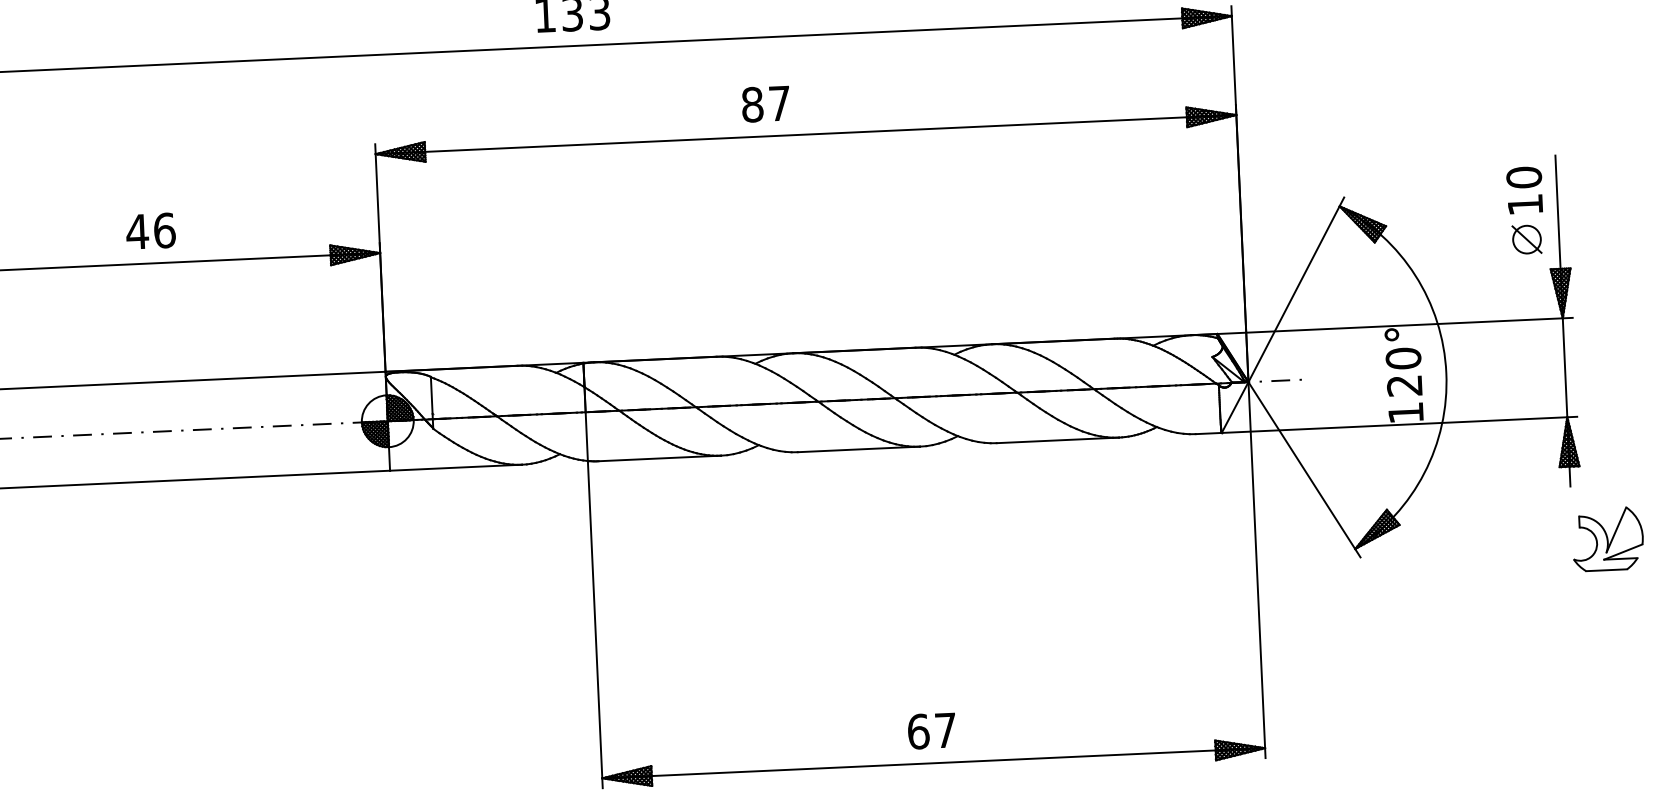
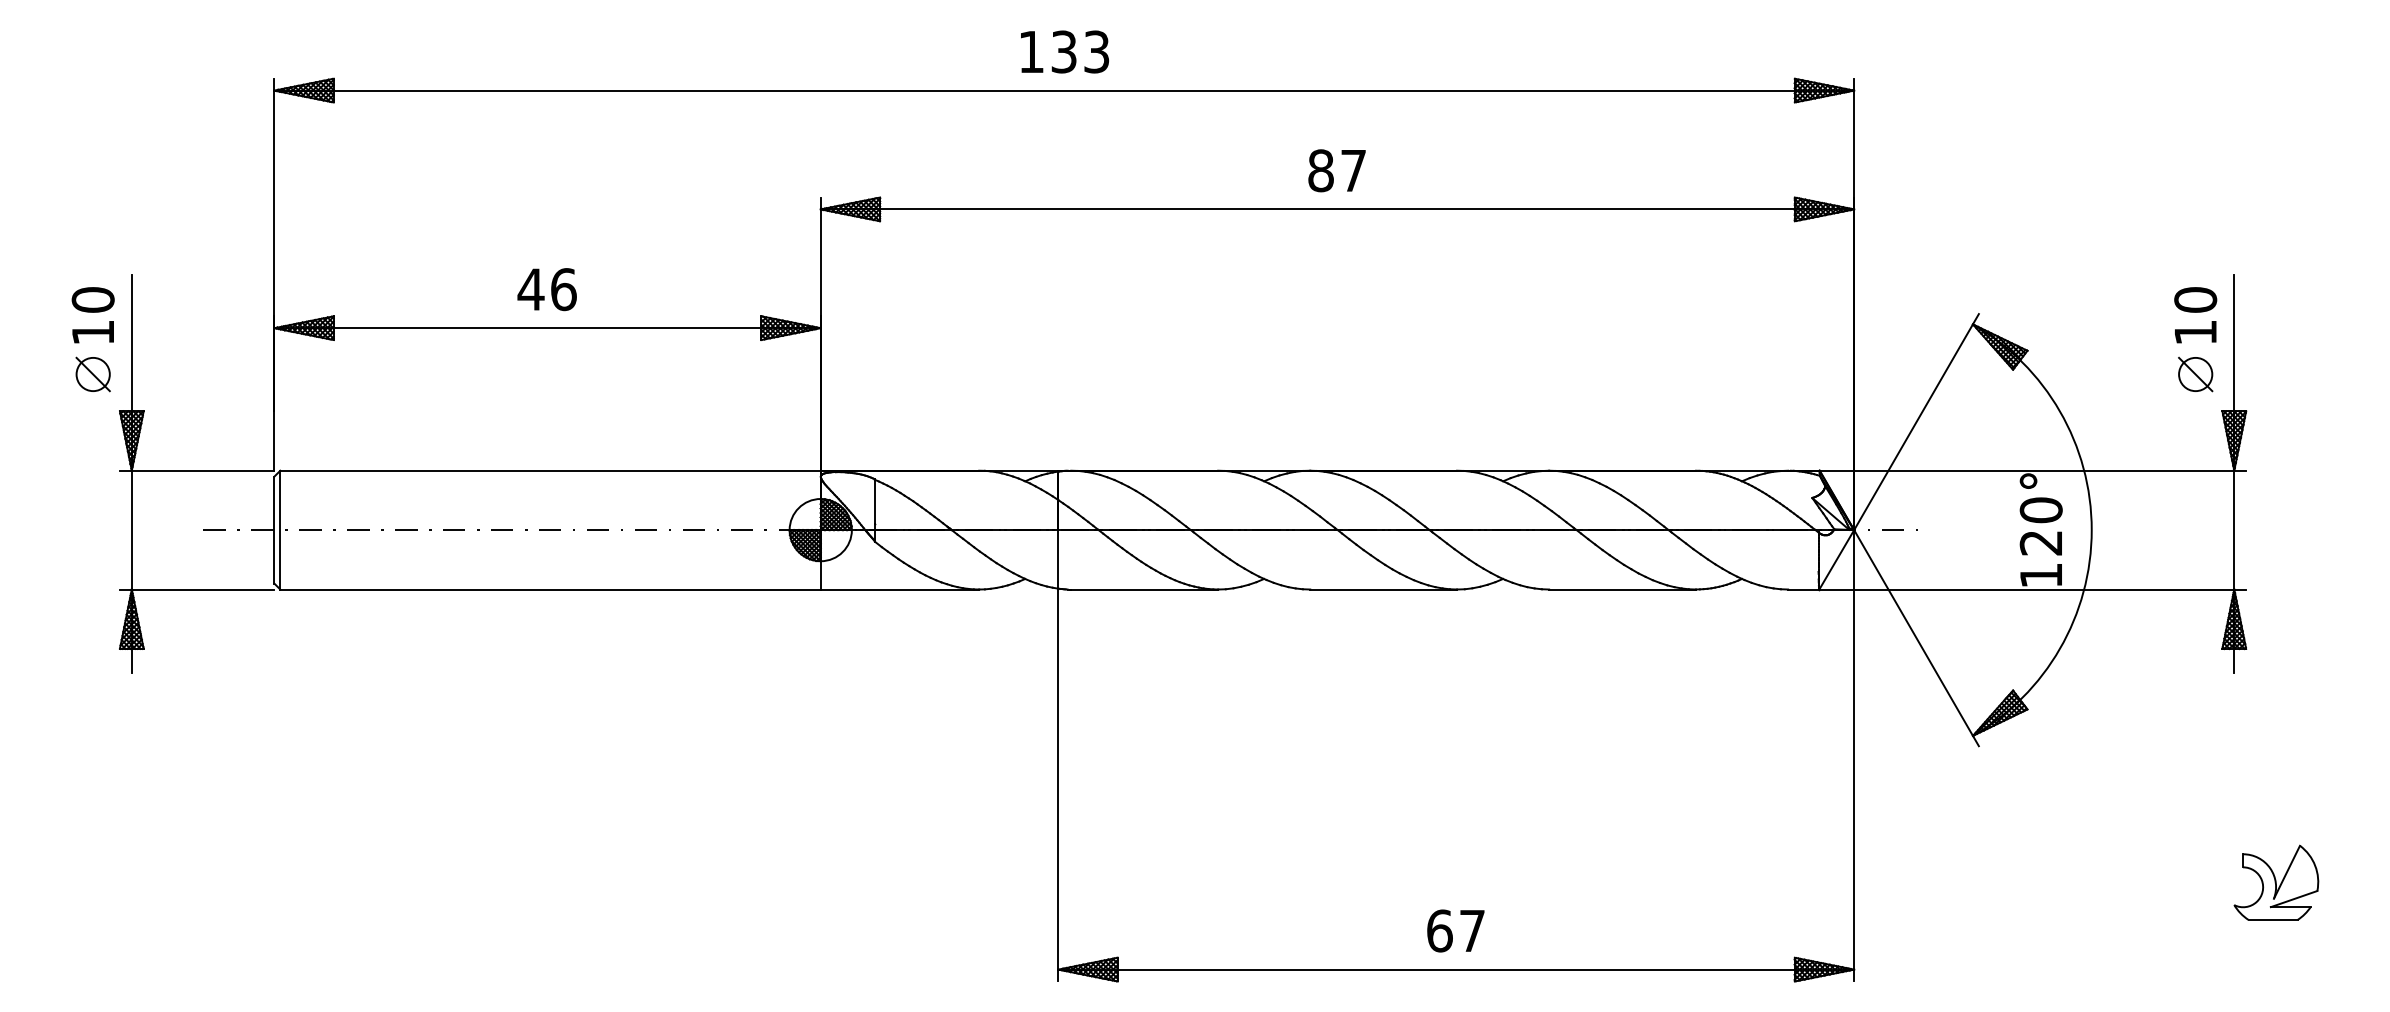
text: (765, 103) -> (1336, 170), moved
part: (1608, 538) -> (2276, 882), moved

